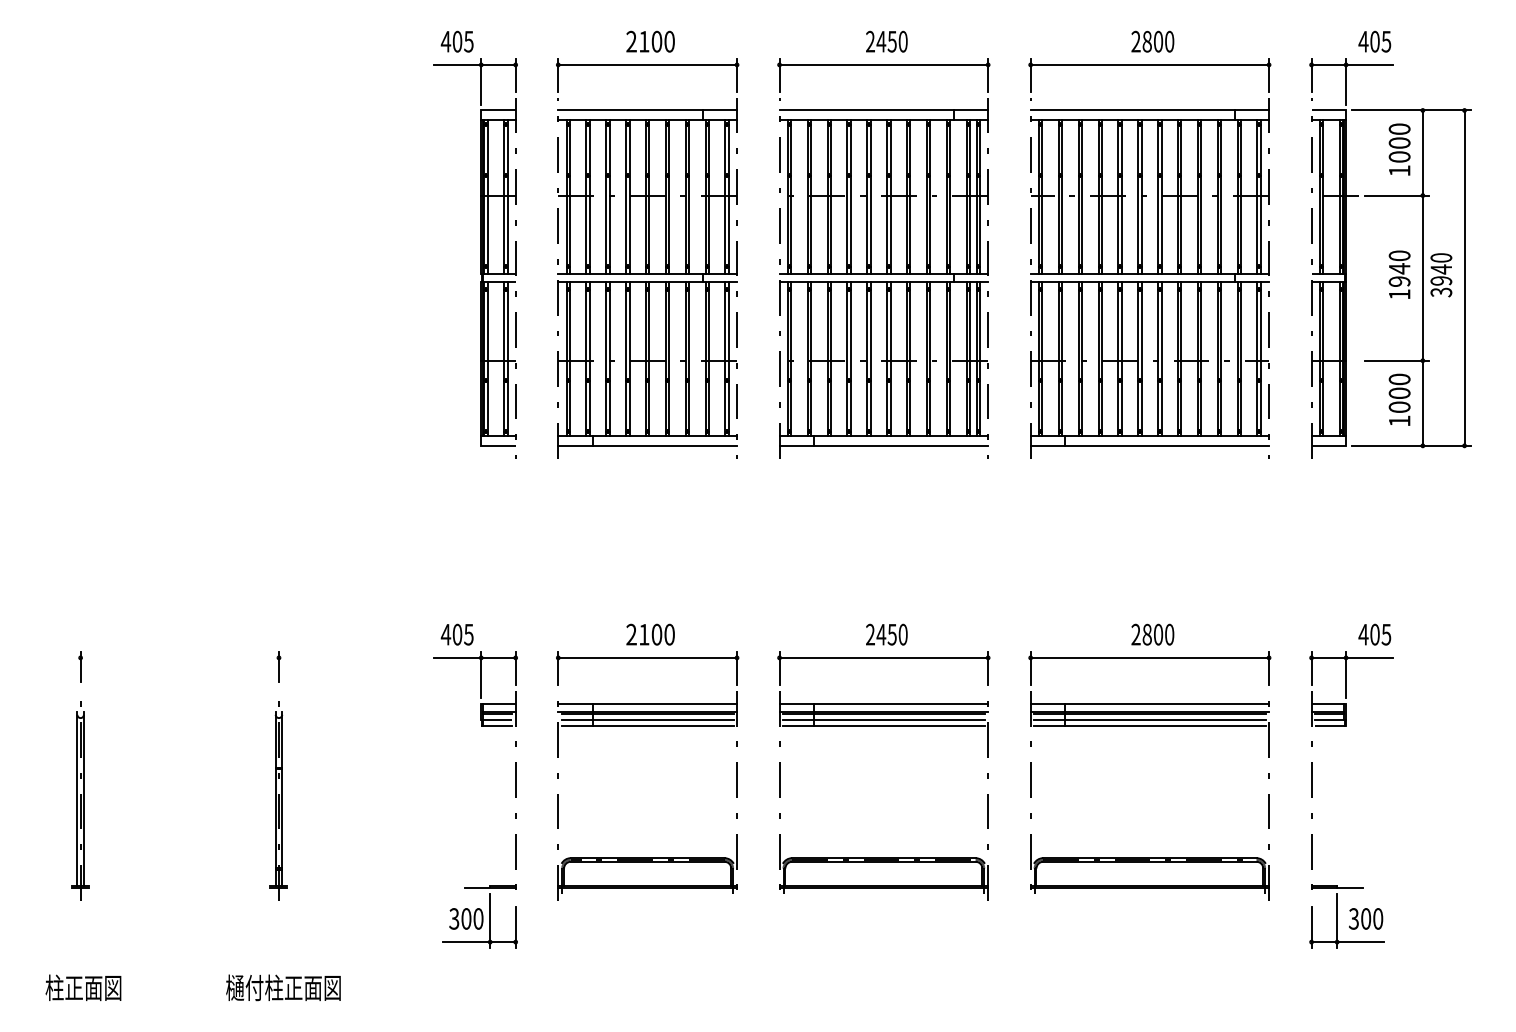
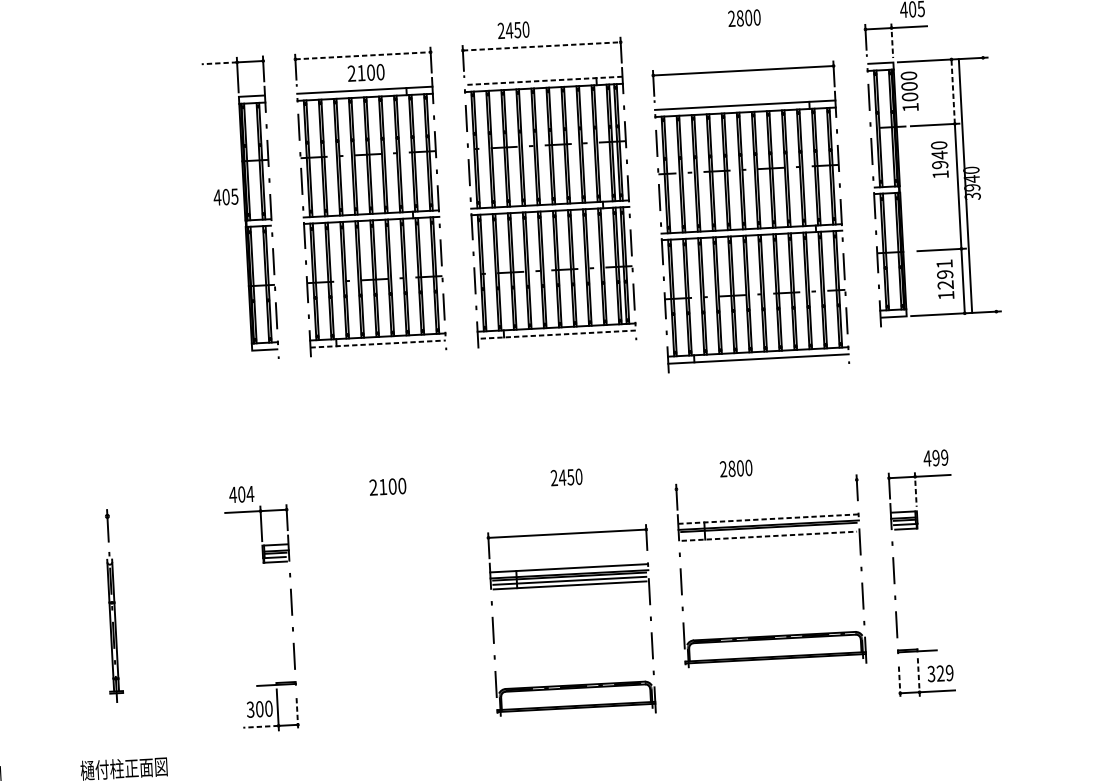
text: (456, 41) -> (225, 196), moved
text: (650, 41) -> (366, 72), moved
text: (886, 41) -> (513, 30), moved
line: (457, 64) -> (219, 63), solid -> dashed
line: (648, 64) -> (363, 55), solid -> dashed
line: (884, 64) -> (542, 46), solid -> dashed
line: (1346, 81) -> (892, 40), solid -> dashed
line: (883, 110) -> (543, 80), solid -> dashed
text: (1399, 149) -> (909, 91), moved
line: (1422, 153) -> (952, 92), solid -> dashed
part: (1149, 258) -> (750, 217), moved
text: (1399, 274) -> (939, 159), moved
line: (1464, 277) -> (965, 185), moved
text: (1399, 393) -> (945, 274), 1000 -> 1291
line: (648, 445) -> (378, 343), solid -> dashed
line: (883, 445) -> (556, 334), solid -> dashed
text: (468, 634) -> (250, 493), 405 -> 404
text: (1152, 634) -> (735, 468), moved
text: (1380, 634) -> (940, 457), 405 -> 499
line: (1149, 657) -> (766, 484), removed
part: (278, 666) -> (107, 525), size x1.4
line: (1346, 674) -> (916, 489), solid -> dashed
line: (1150, 703) -> (768, 519), solid -> dashed
line: (1149, 720) -> (768, 531), removed
part: (647, 726) -> (389, 556), removed
part: (883, 726) -> (569, 585), moved
line: (1149, 726) -> (769, 536), solid -> dashed
text: (1372, 918) -> (945, 672), 300 -> 329
line: (1337, 920) -> (919, 675), solid -> dashed
line: (515, 927) -> (297, 713), solid -> dashed
line: (1311, 927) -> (899, 682), solid -> dashed
line: (466, 942) -> (260, 727), solid -> dashed

